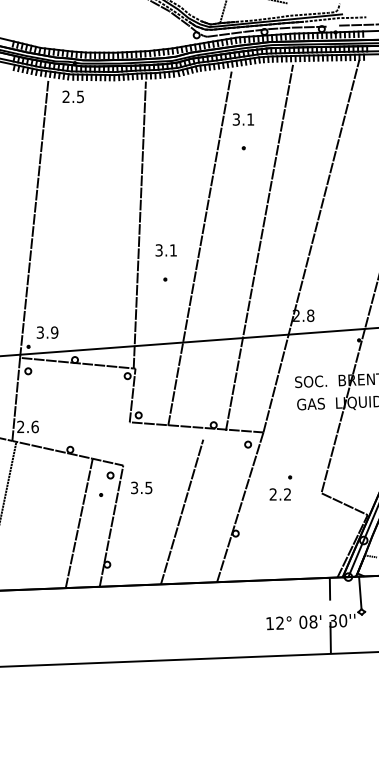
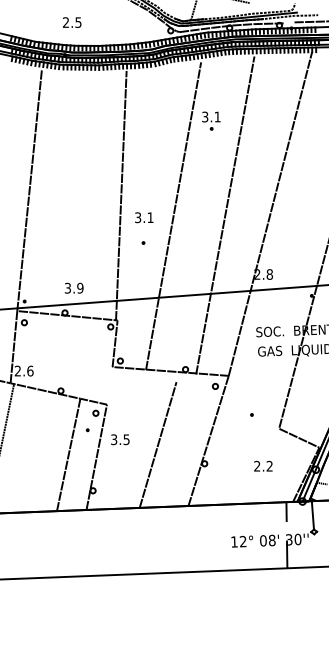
text: (72, 96) -> (71, 22), moved
text: (242, 119) -> (210, 116), moved
text: (47, 332) -> (74, 288), moved
text: (141, 487) -> (120, 439), moved
text: (279, 494) -> (262, 466), moved

